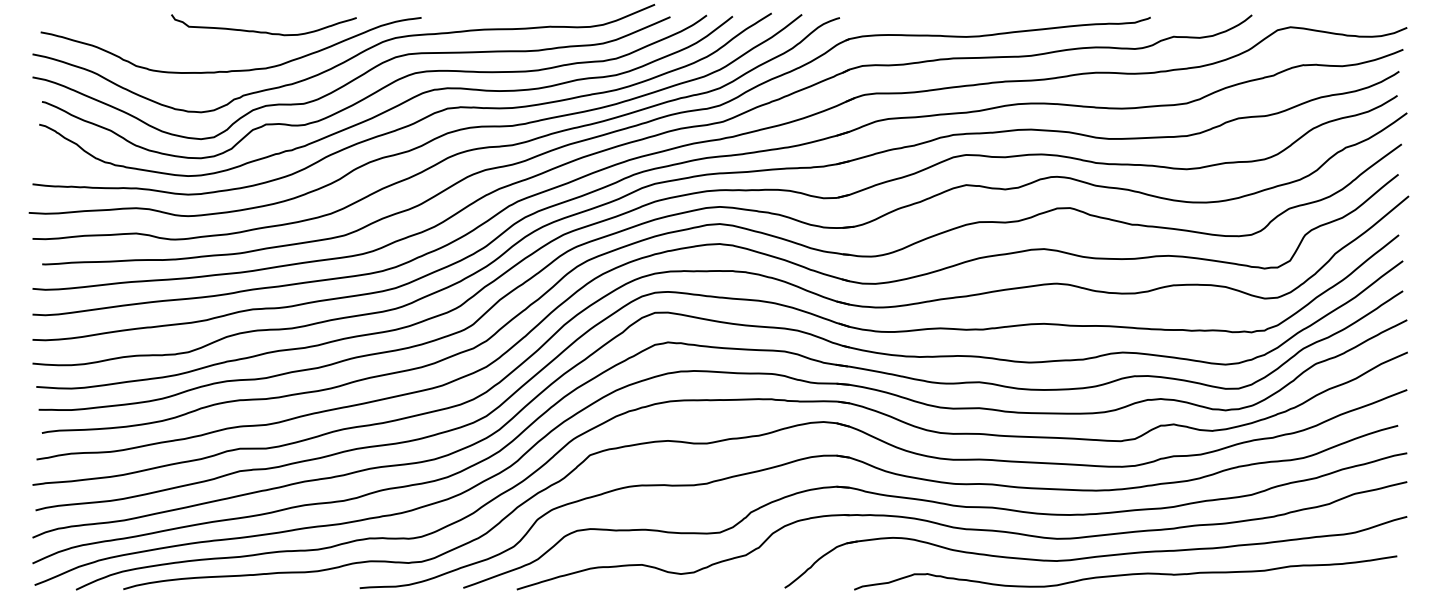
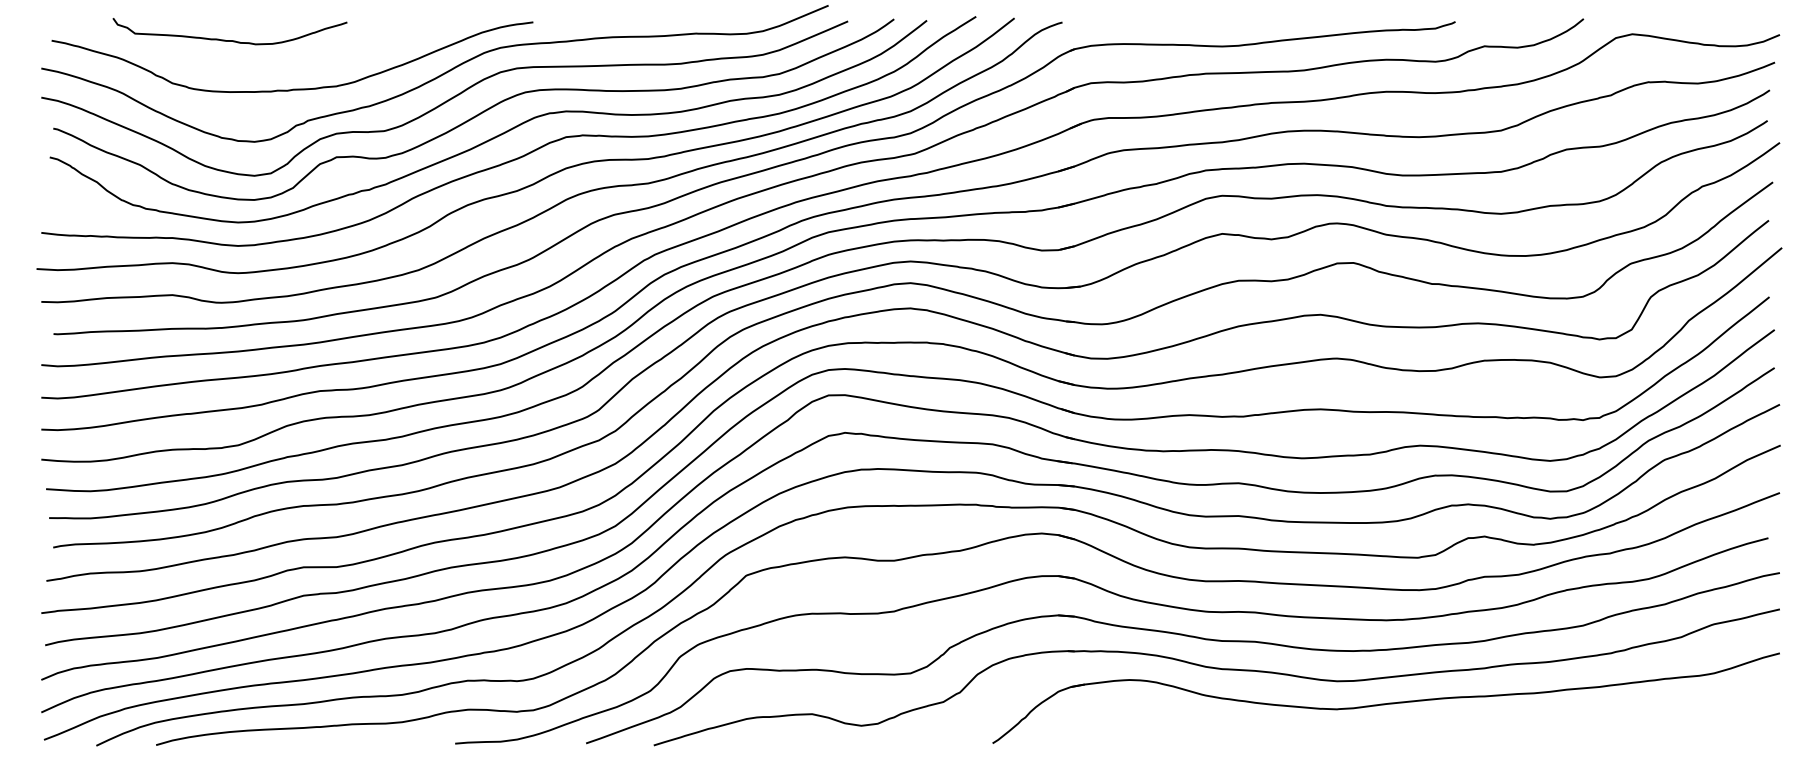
curve: (260, 31) -> (225, 39), moved
curve: (1126, 573) -> (1424, 725), removed

